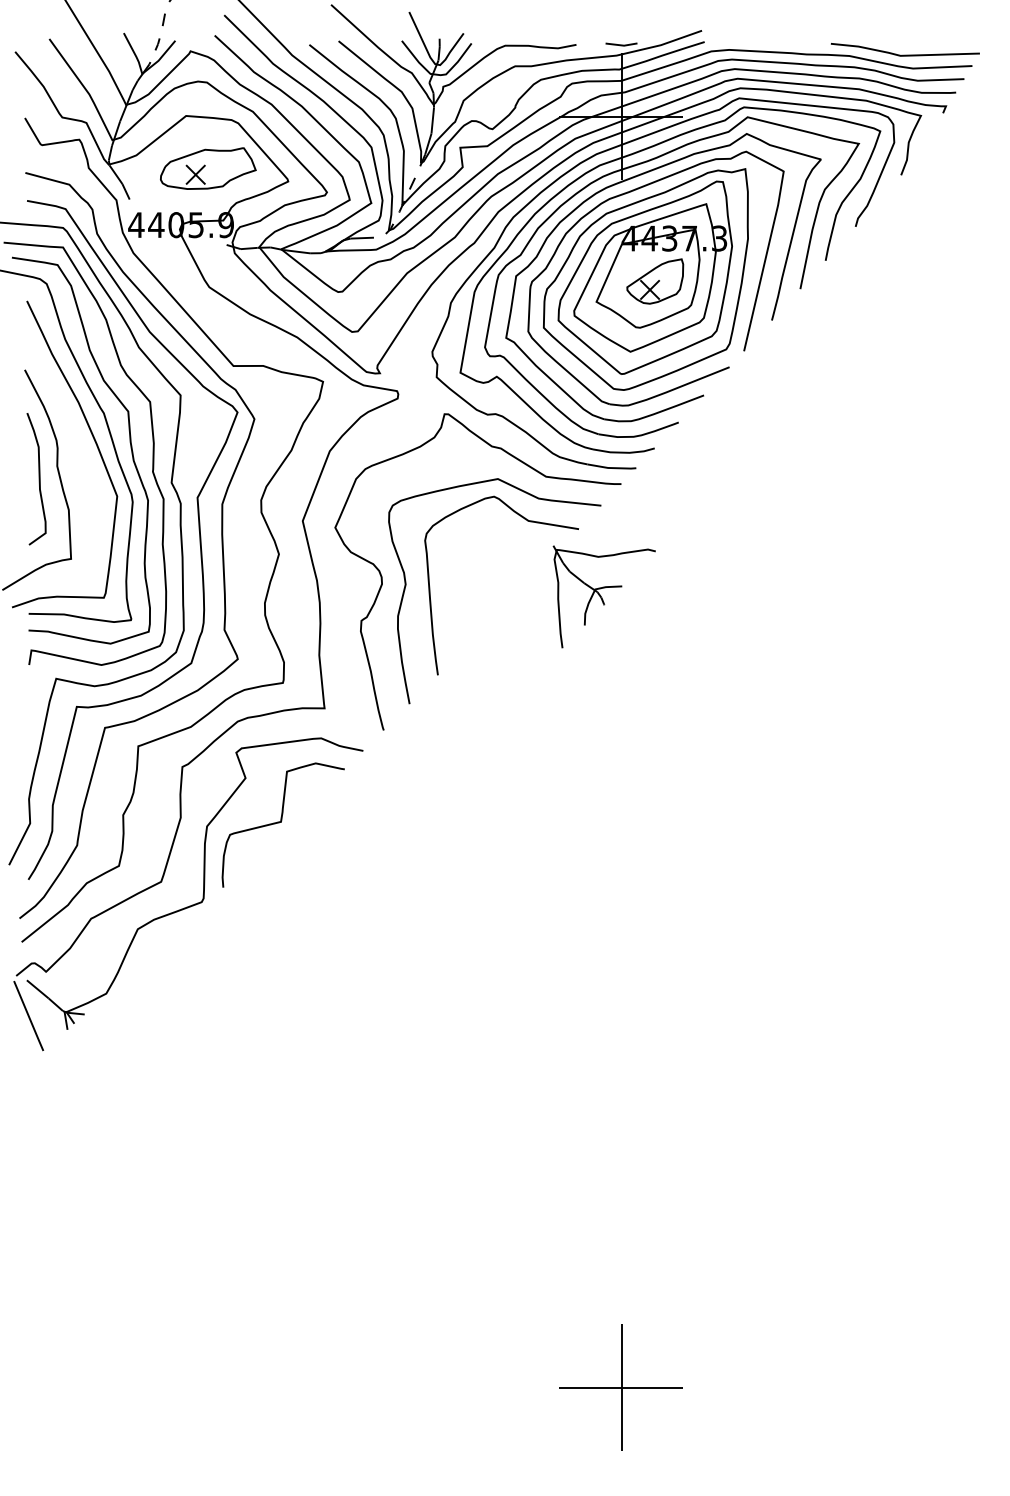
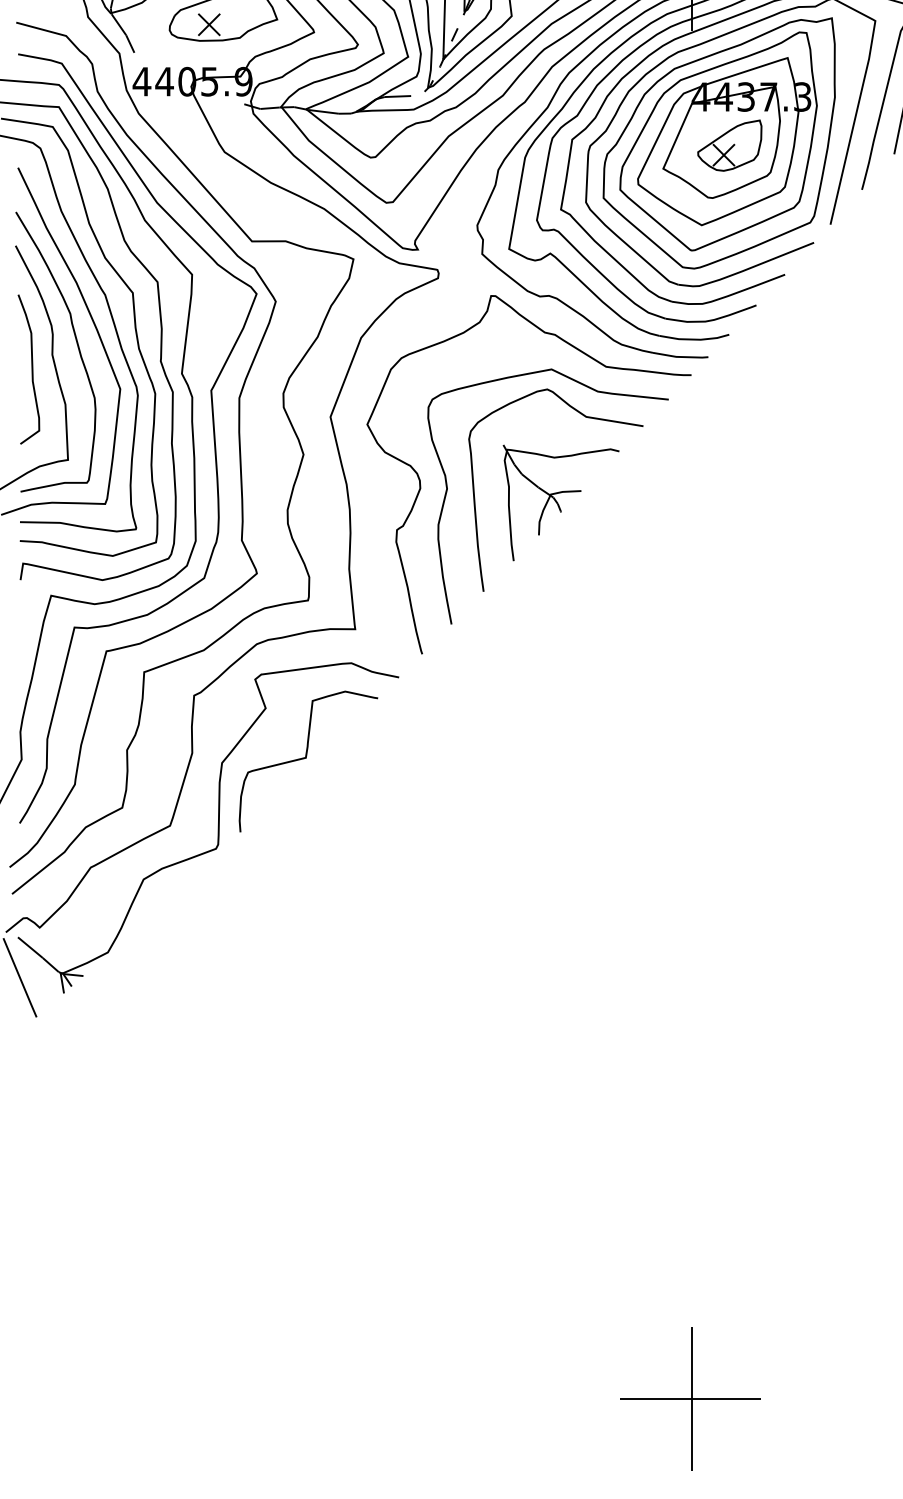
curve: (79, 460) -> (77, 348), added
part: (603, 596) -> (560, 502), moved

